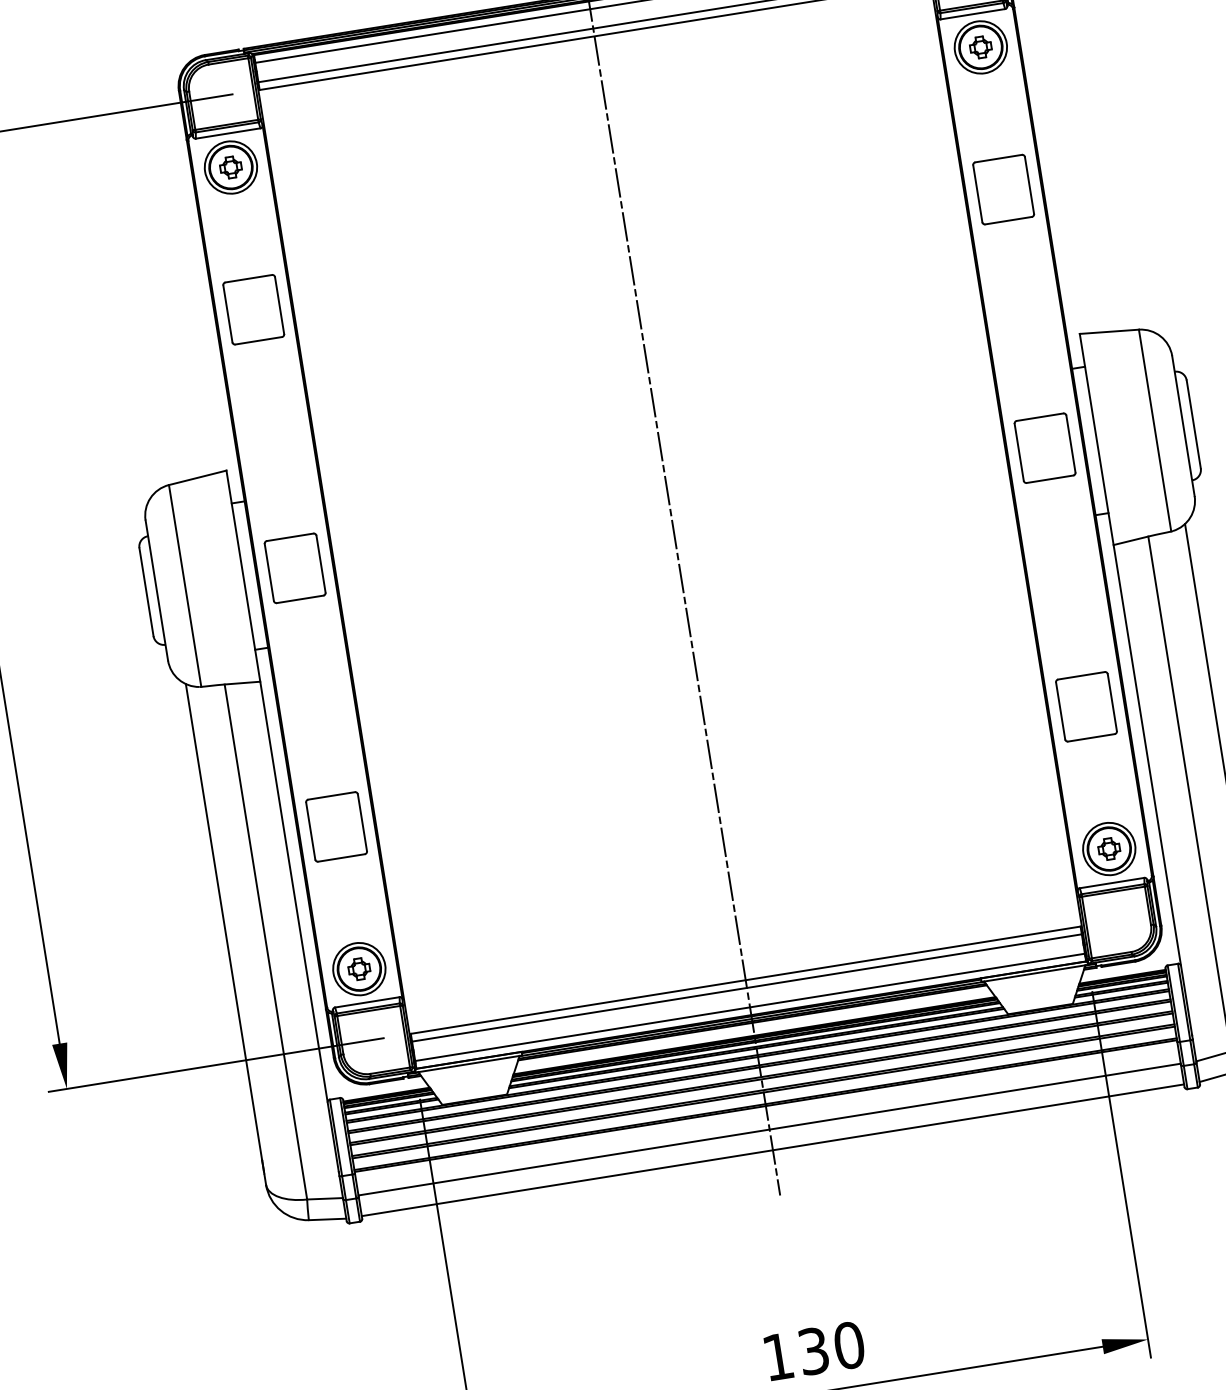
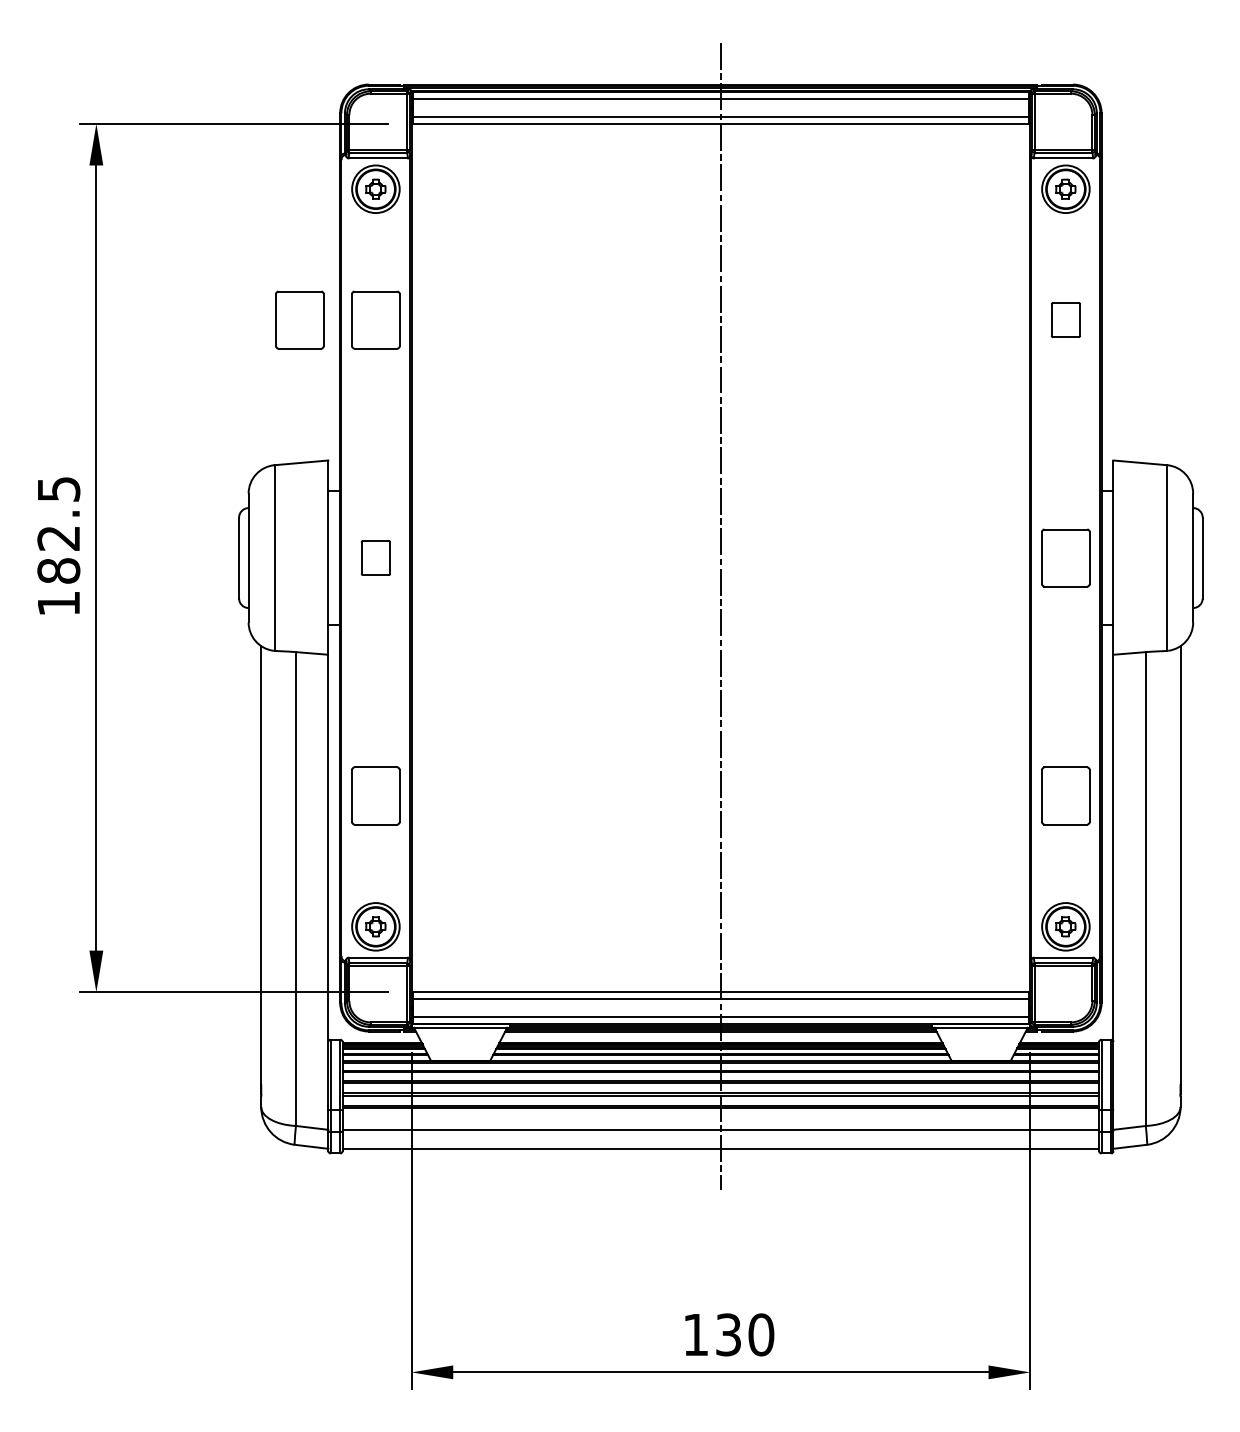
part: (1003, 189) -> (1065, 319), size x0.6
part: (170, 322) -> (299, 319), added
part: (294, 567) -> (375, 557), size x0.6

